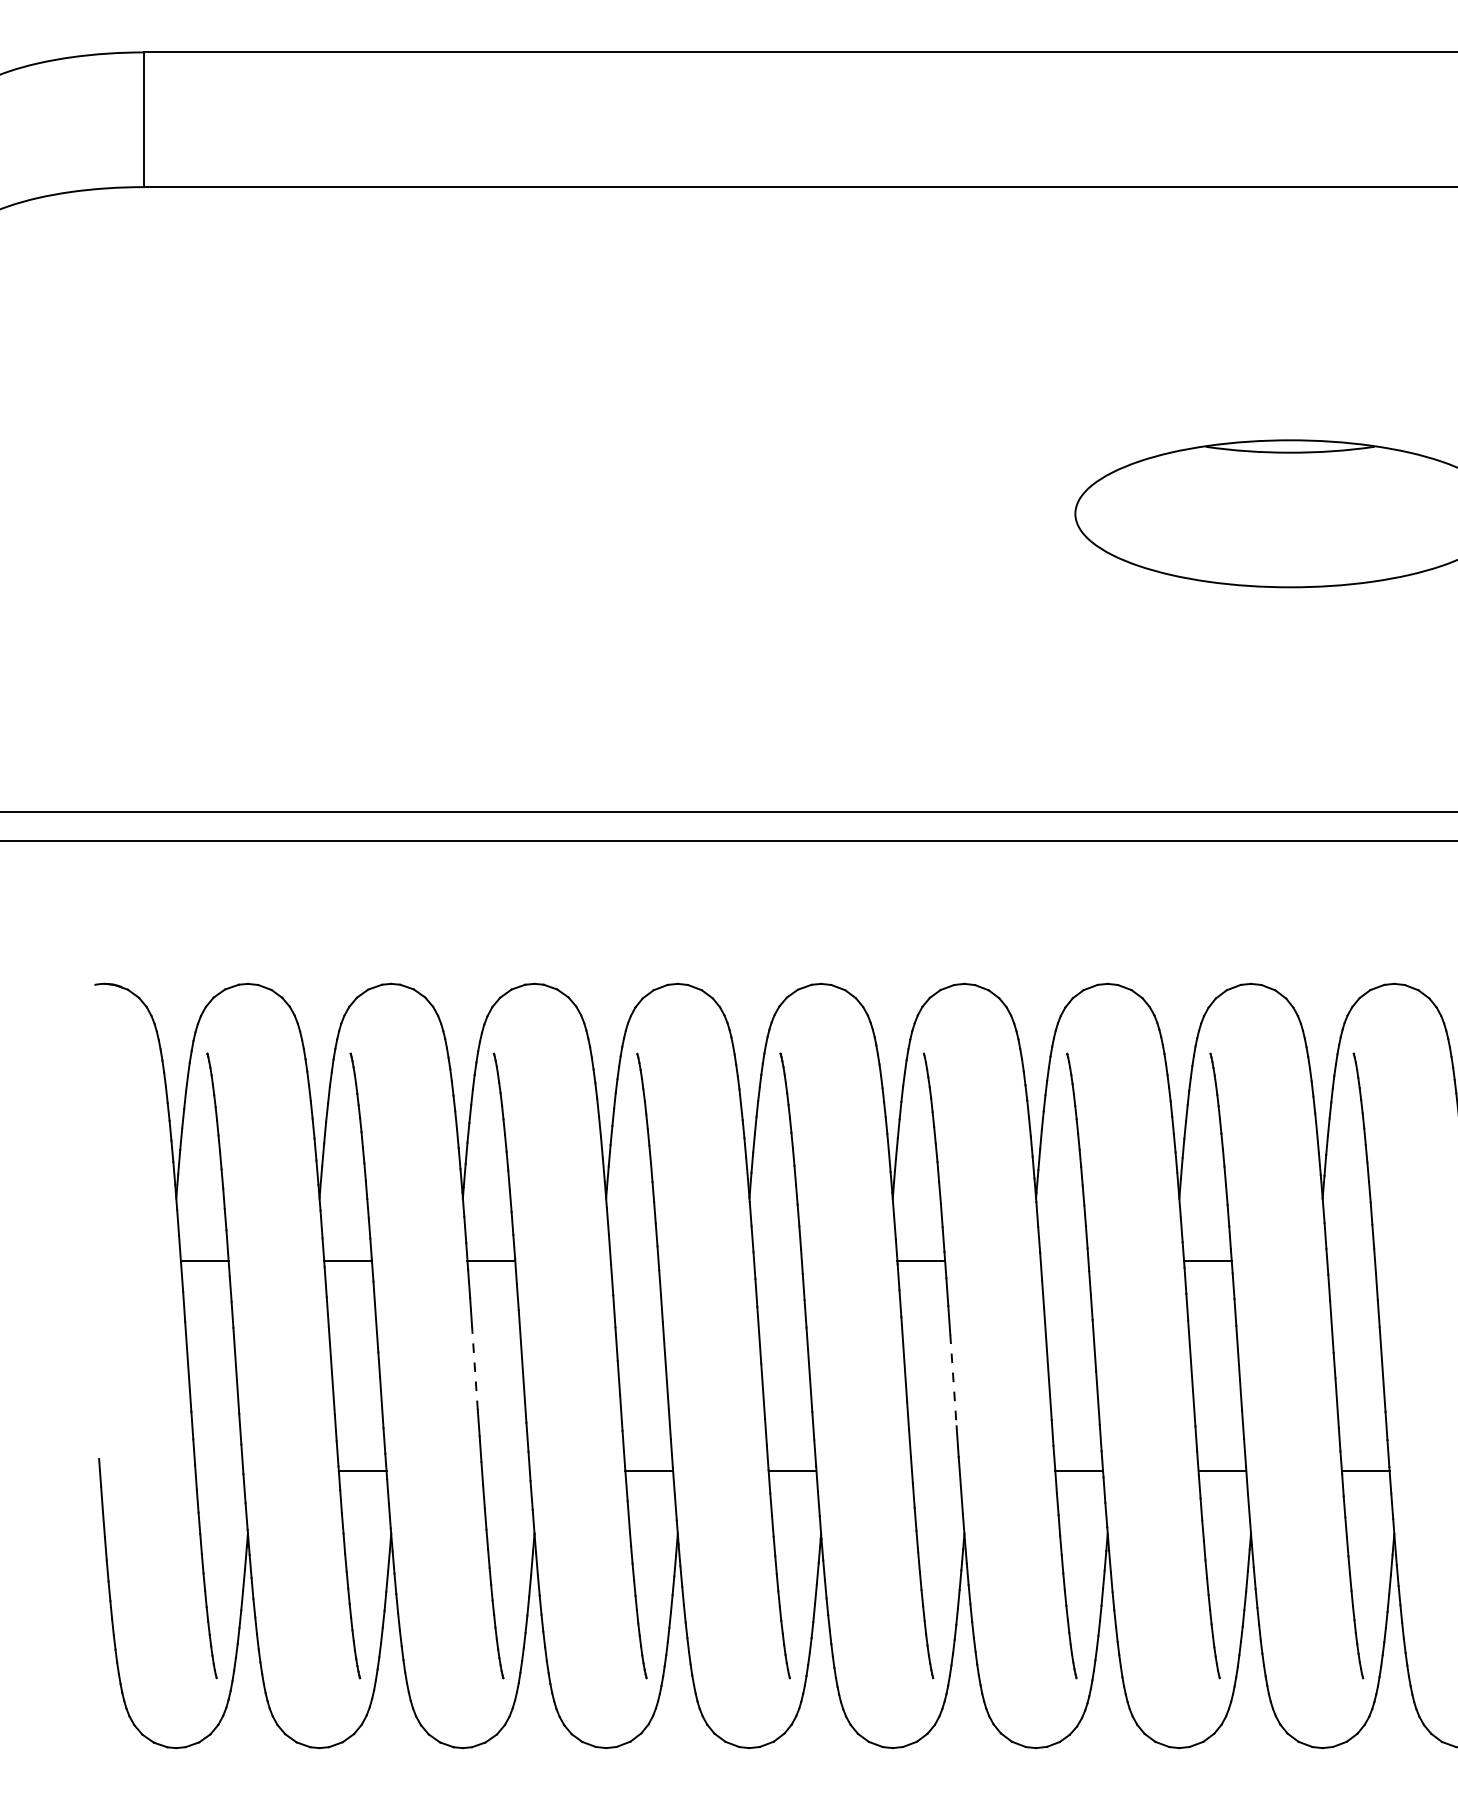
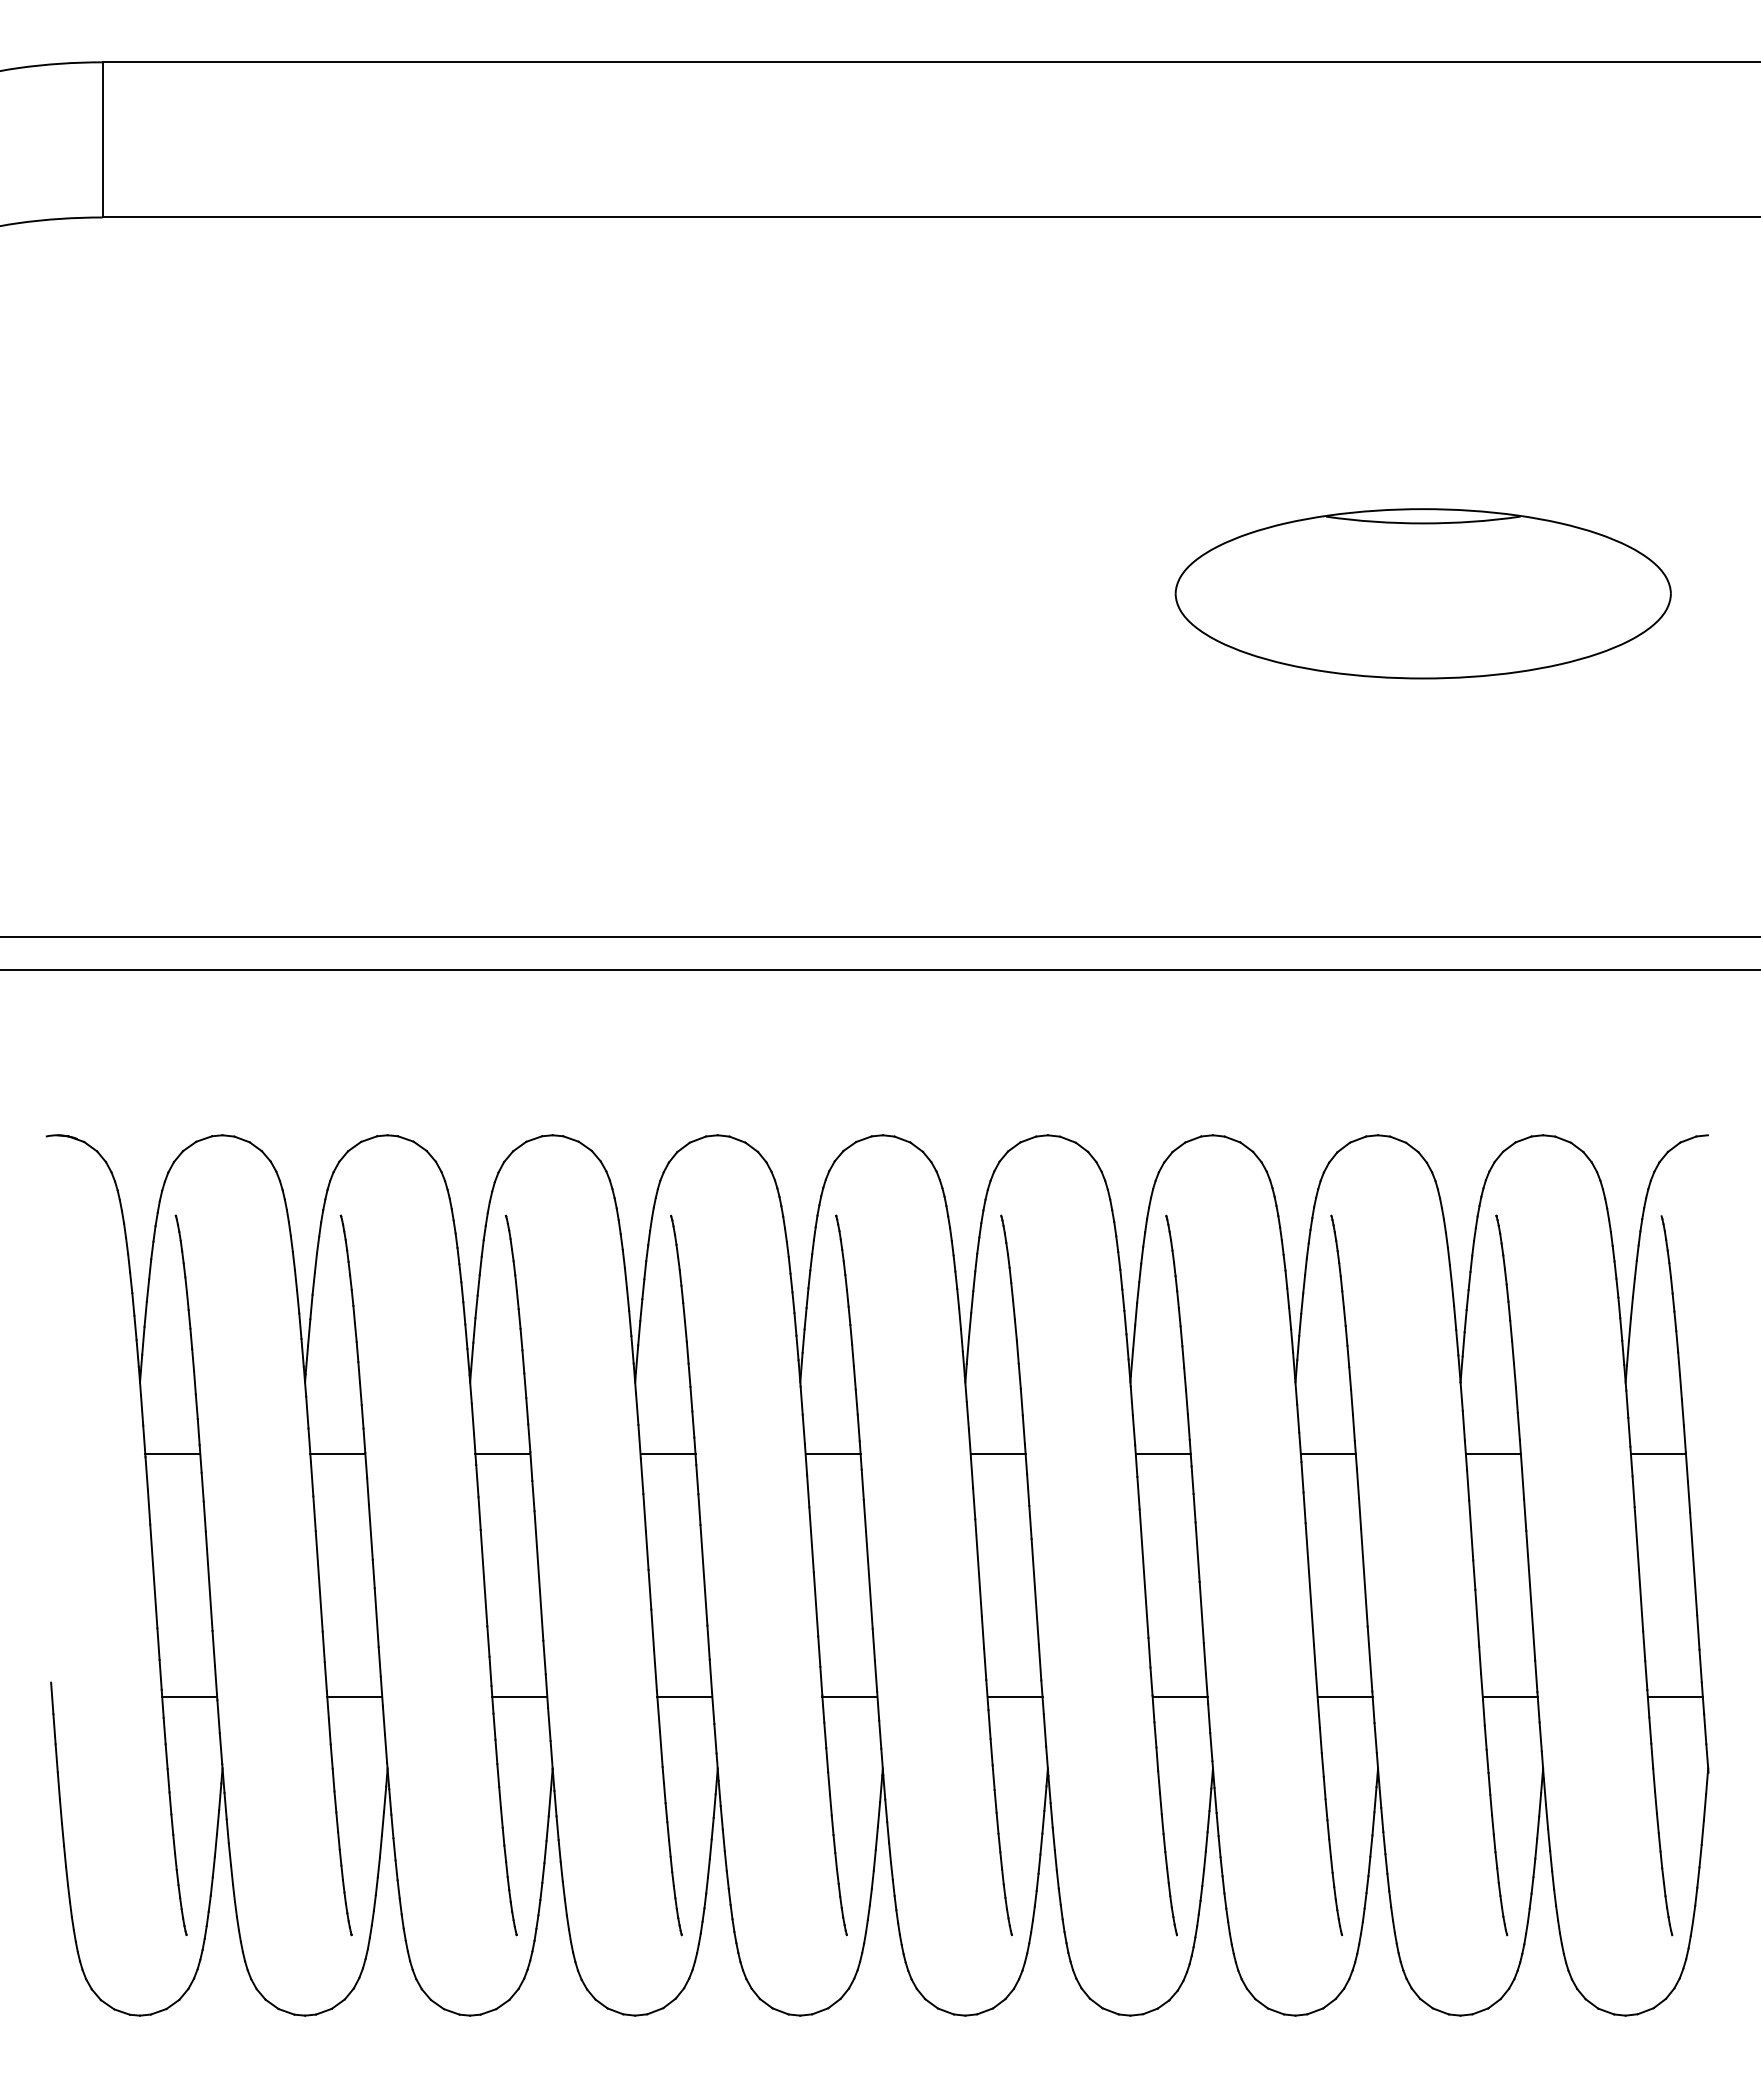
line: (634, 1260) -> (667, 1454), added
line: (777, 1260) -> (832, 1454), added
line: (1063, 1260) -> (1162, 1454), added
line: (1350, 1260) -> (1492, 1454), added
line: (475, 1367) -> (484, 1577), dashed -> solid
line: (953, 1380) -> (1035, 1592), dashed -> solid
line: (219, 1471) -> (189, 1696), added
line: (505, 1471) -> (519, 1696), added
line: (935, 1471) -> (1014, 1696), added

